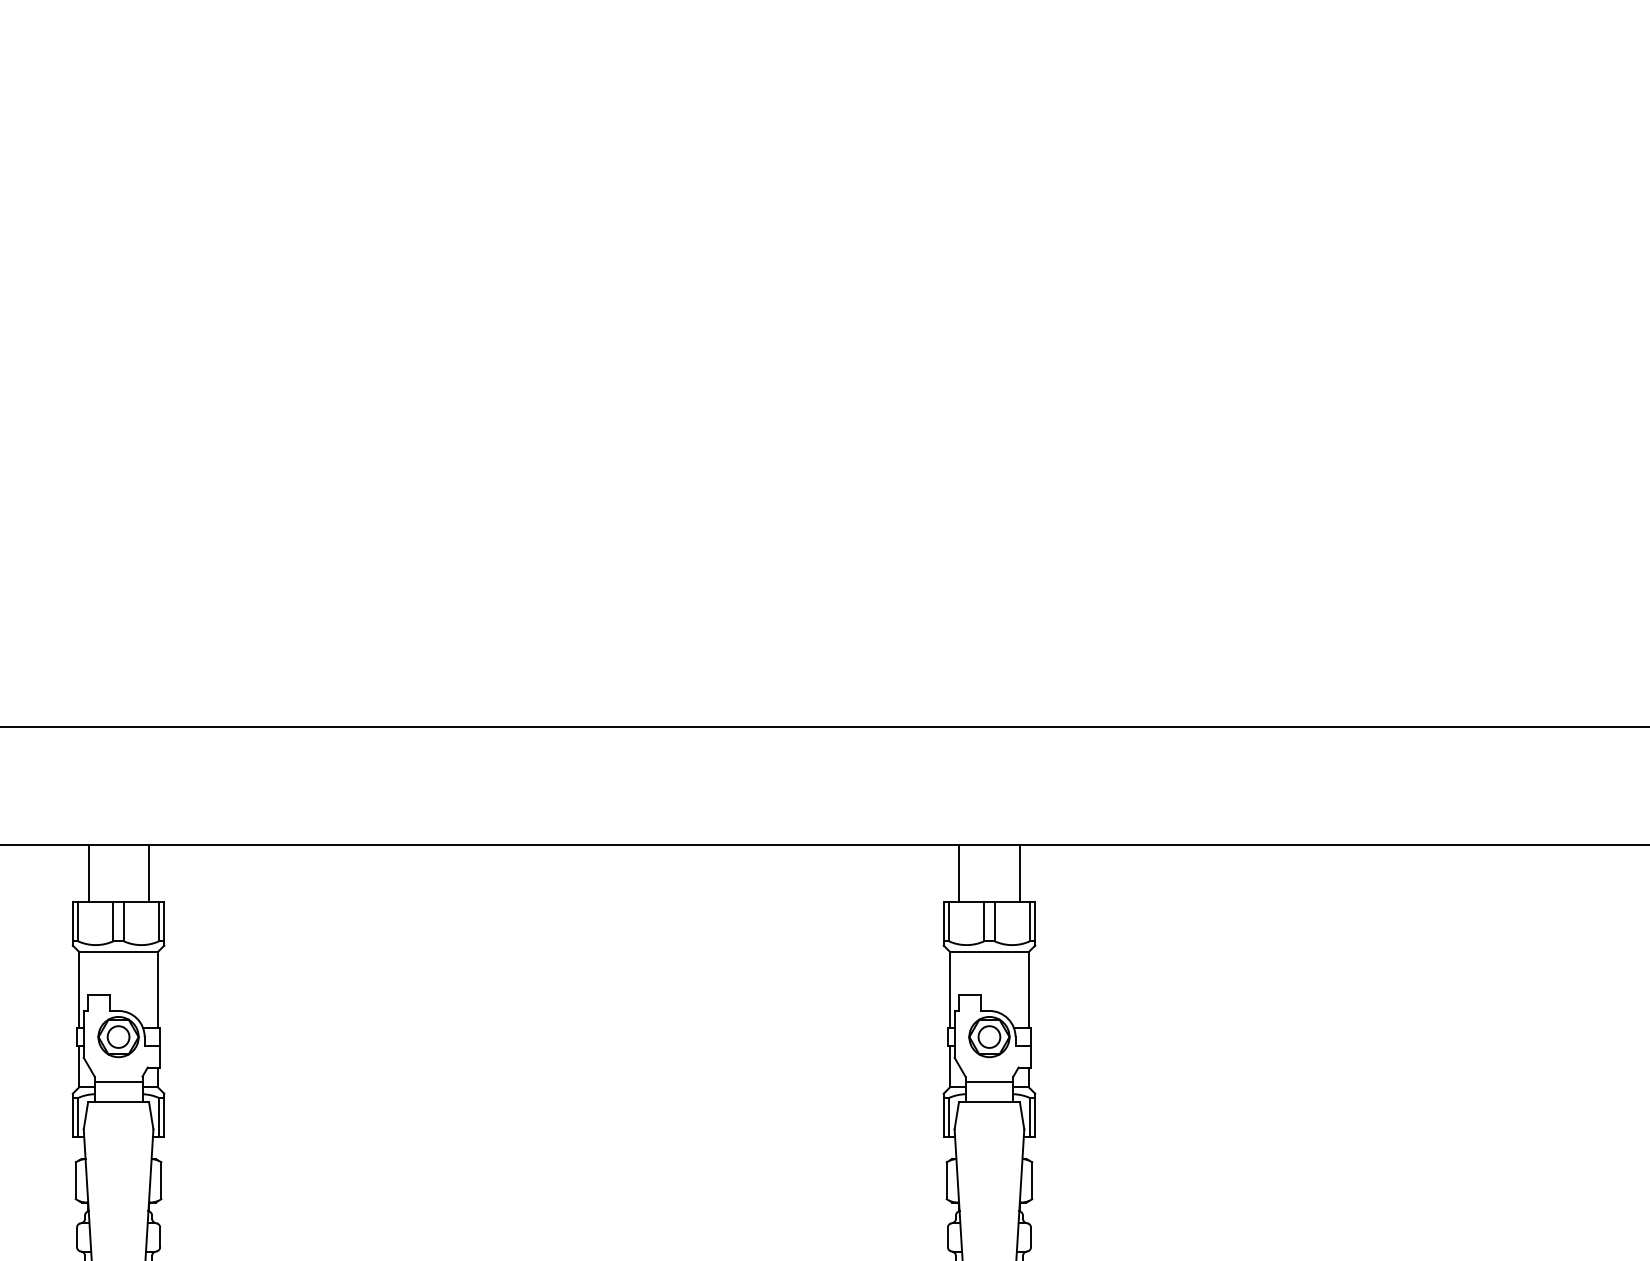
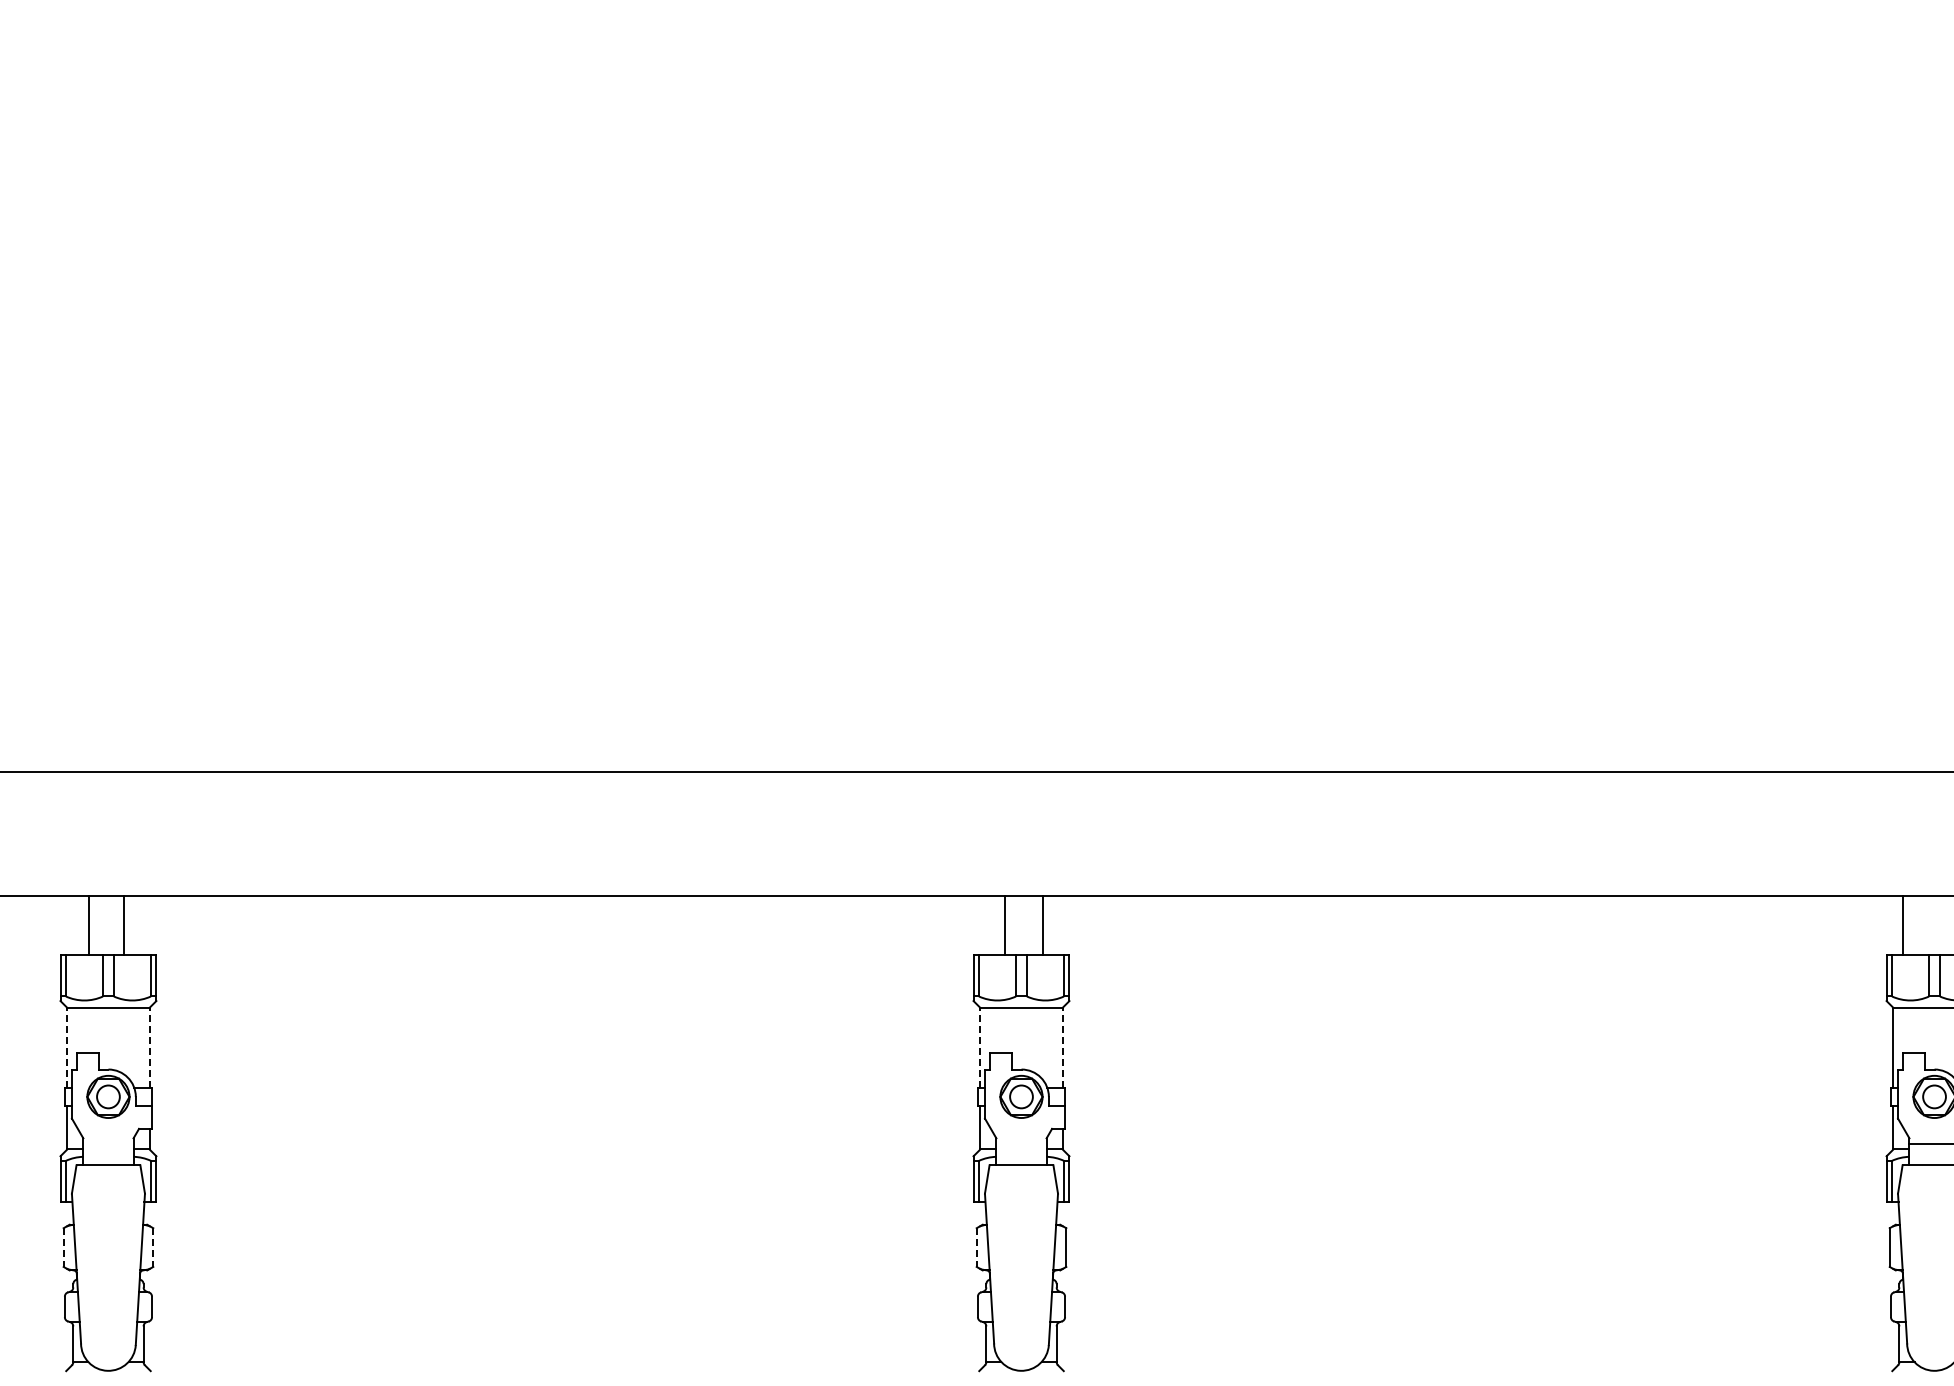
line: (88, 873) -> (123, 925), moved
line: (148, 873) -> (88, 925), moved
line: (959, 873) -> (1043, 925), moved
line: (1019, 873) -> (1005, 925), moved
line: (79, 989) -> (67, 1047), solid -> dashed
line: (157, 989) -> (149, 1047), solid -> dashed
line: (950, 989) -> (980, 1047), solid -> dashed
line: (1028, 989) -> (1062, 1047), solid -> dashed
line: (118, 1081) -> (108, 1143), removed
line: (989, 1081) -> (1021, 1143), removed
line: (75, 1181) -> (63, 1248), solid -> dashed
line: (161, 1181) -> (153, 1248), solid -> dashed
line: (946, 1181) -> (976, 1248), solid -> dashed

